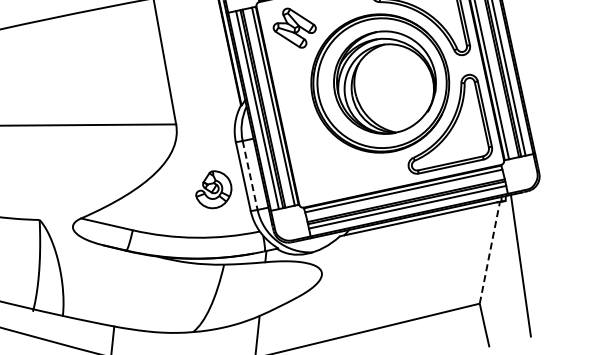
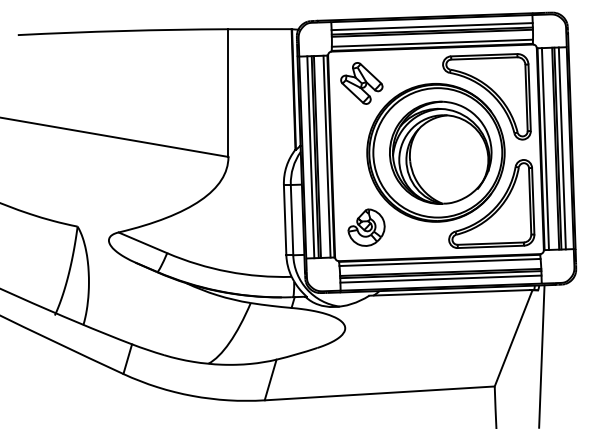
line: (250, 175) -> (292, 220), dashed -> solid
part: (213, 189) -> (366, 227), moved
line: (489, 252) -> (513, 338), dashed -> solid

